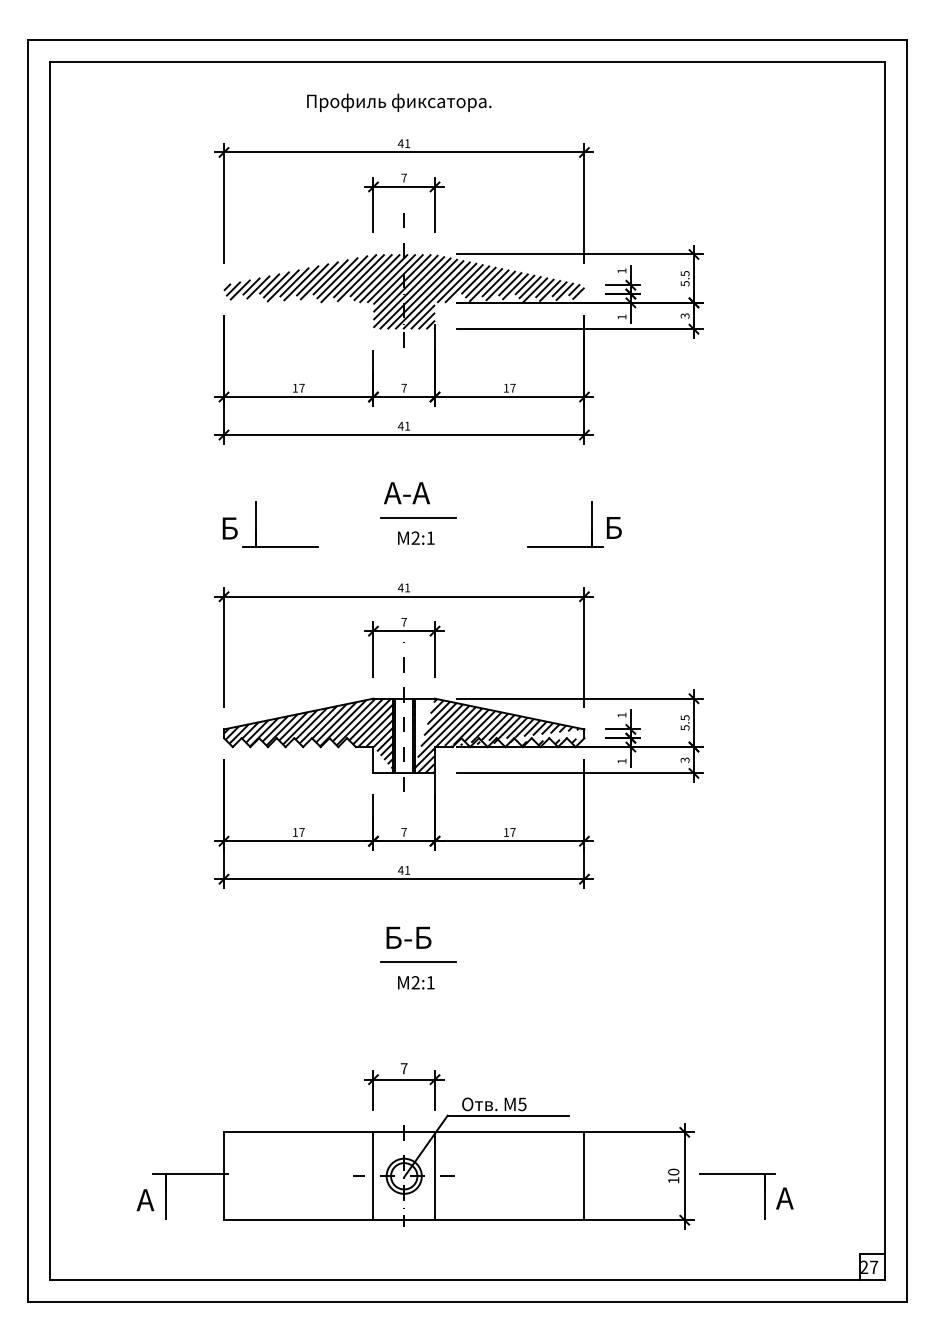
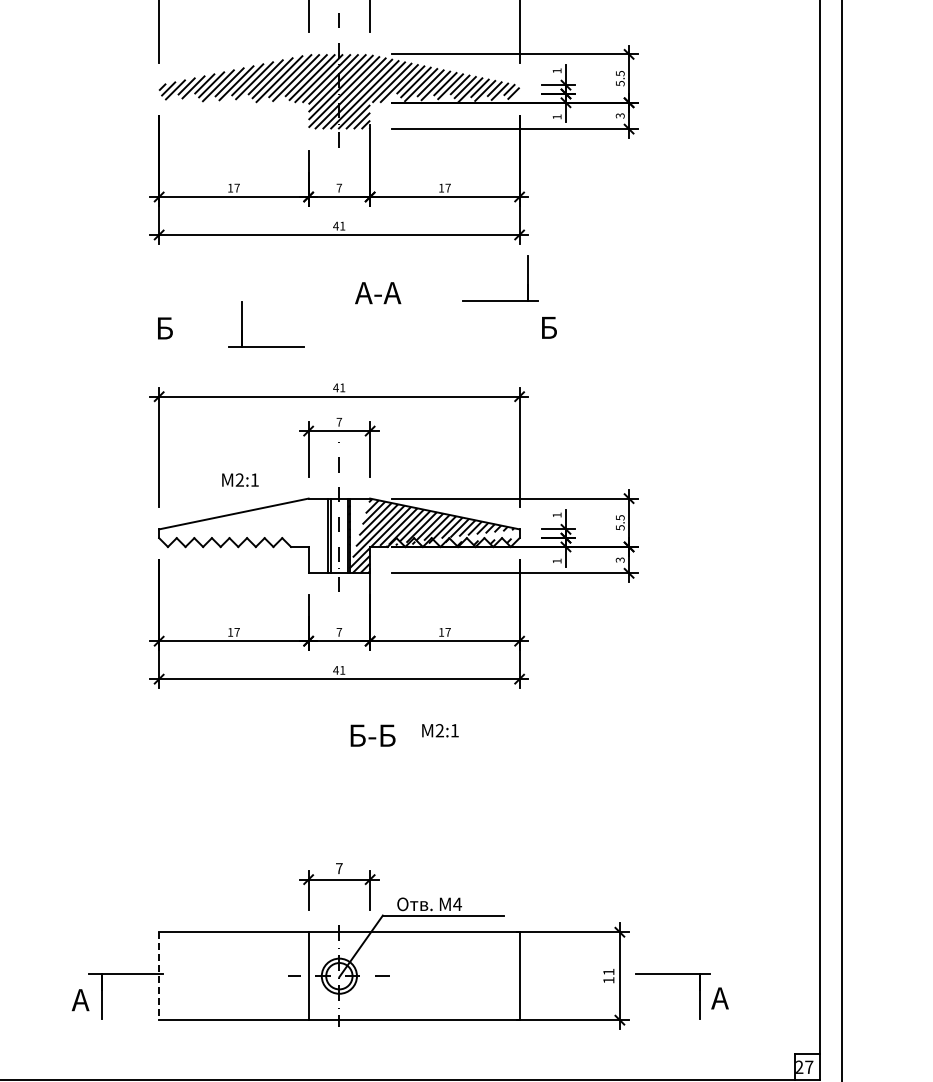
text: (406, 493) -> (377, 293), moved
line: (418, 517) -> (353, 317), removed
text: (416, 537) -> (240, 479), moved
part: (280, 546) -> (266, 346), moved
part: (565, 546) -> (500, 300), moved
hatch: (309, 735) -> (244, 535), removed
text: (408, 937) -> (372, 735), moved
line: (418, 962) -> (353, 762), removed
text: (416, 982) -> (440, 730), moved
text: (522, 1104) -> (457, 904), 5 -> 4
text: (673, 1171) -> (608, 971), 10 -> 11
line: (224, 1176) -> (159, 976), solid -> dashed
line: (435, 1176) -> (370, 976), removed

